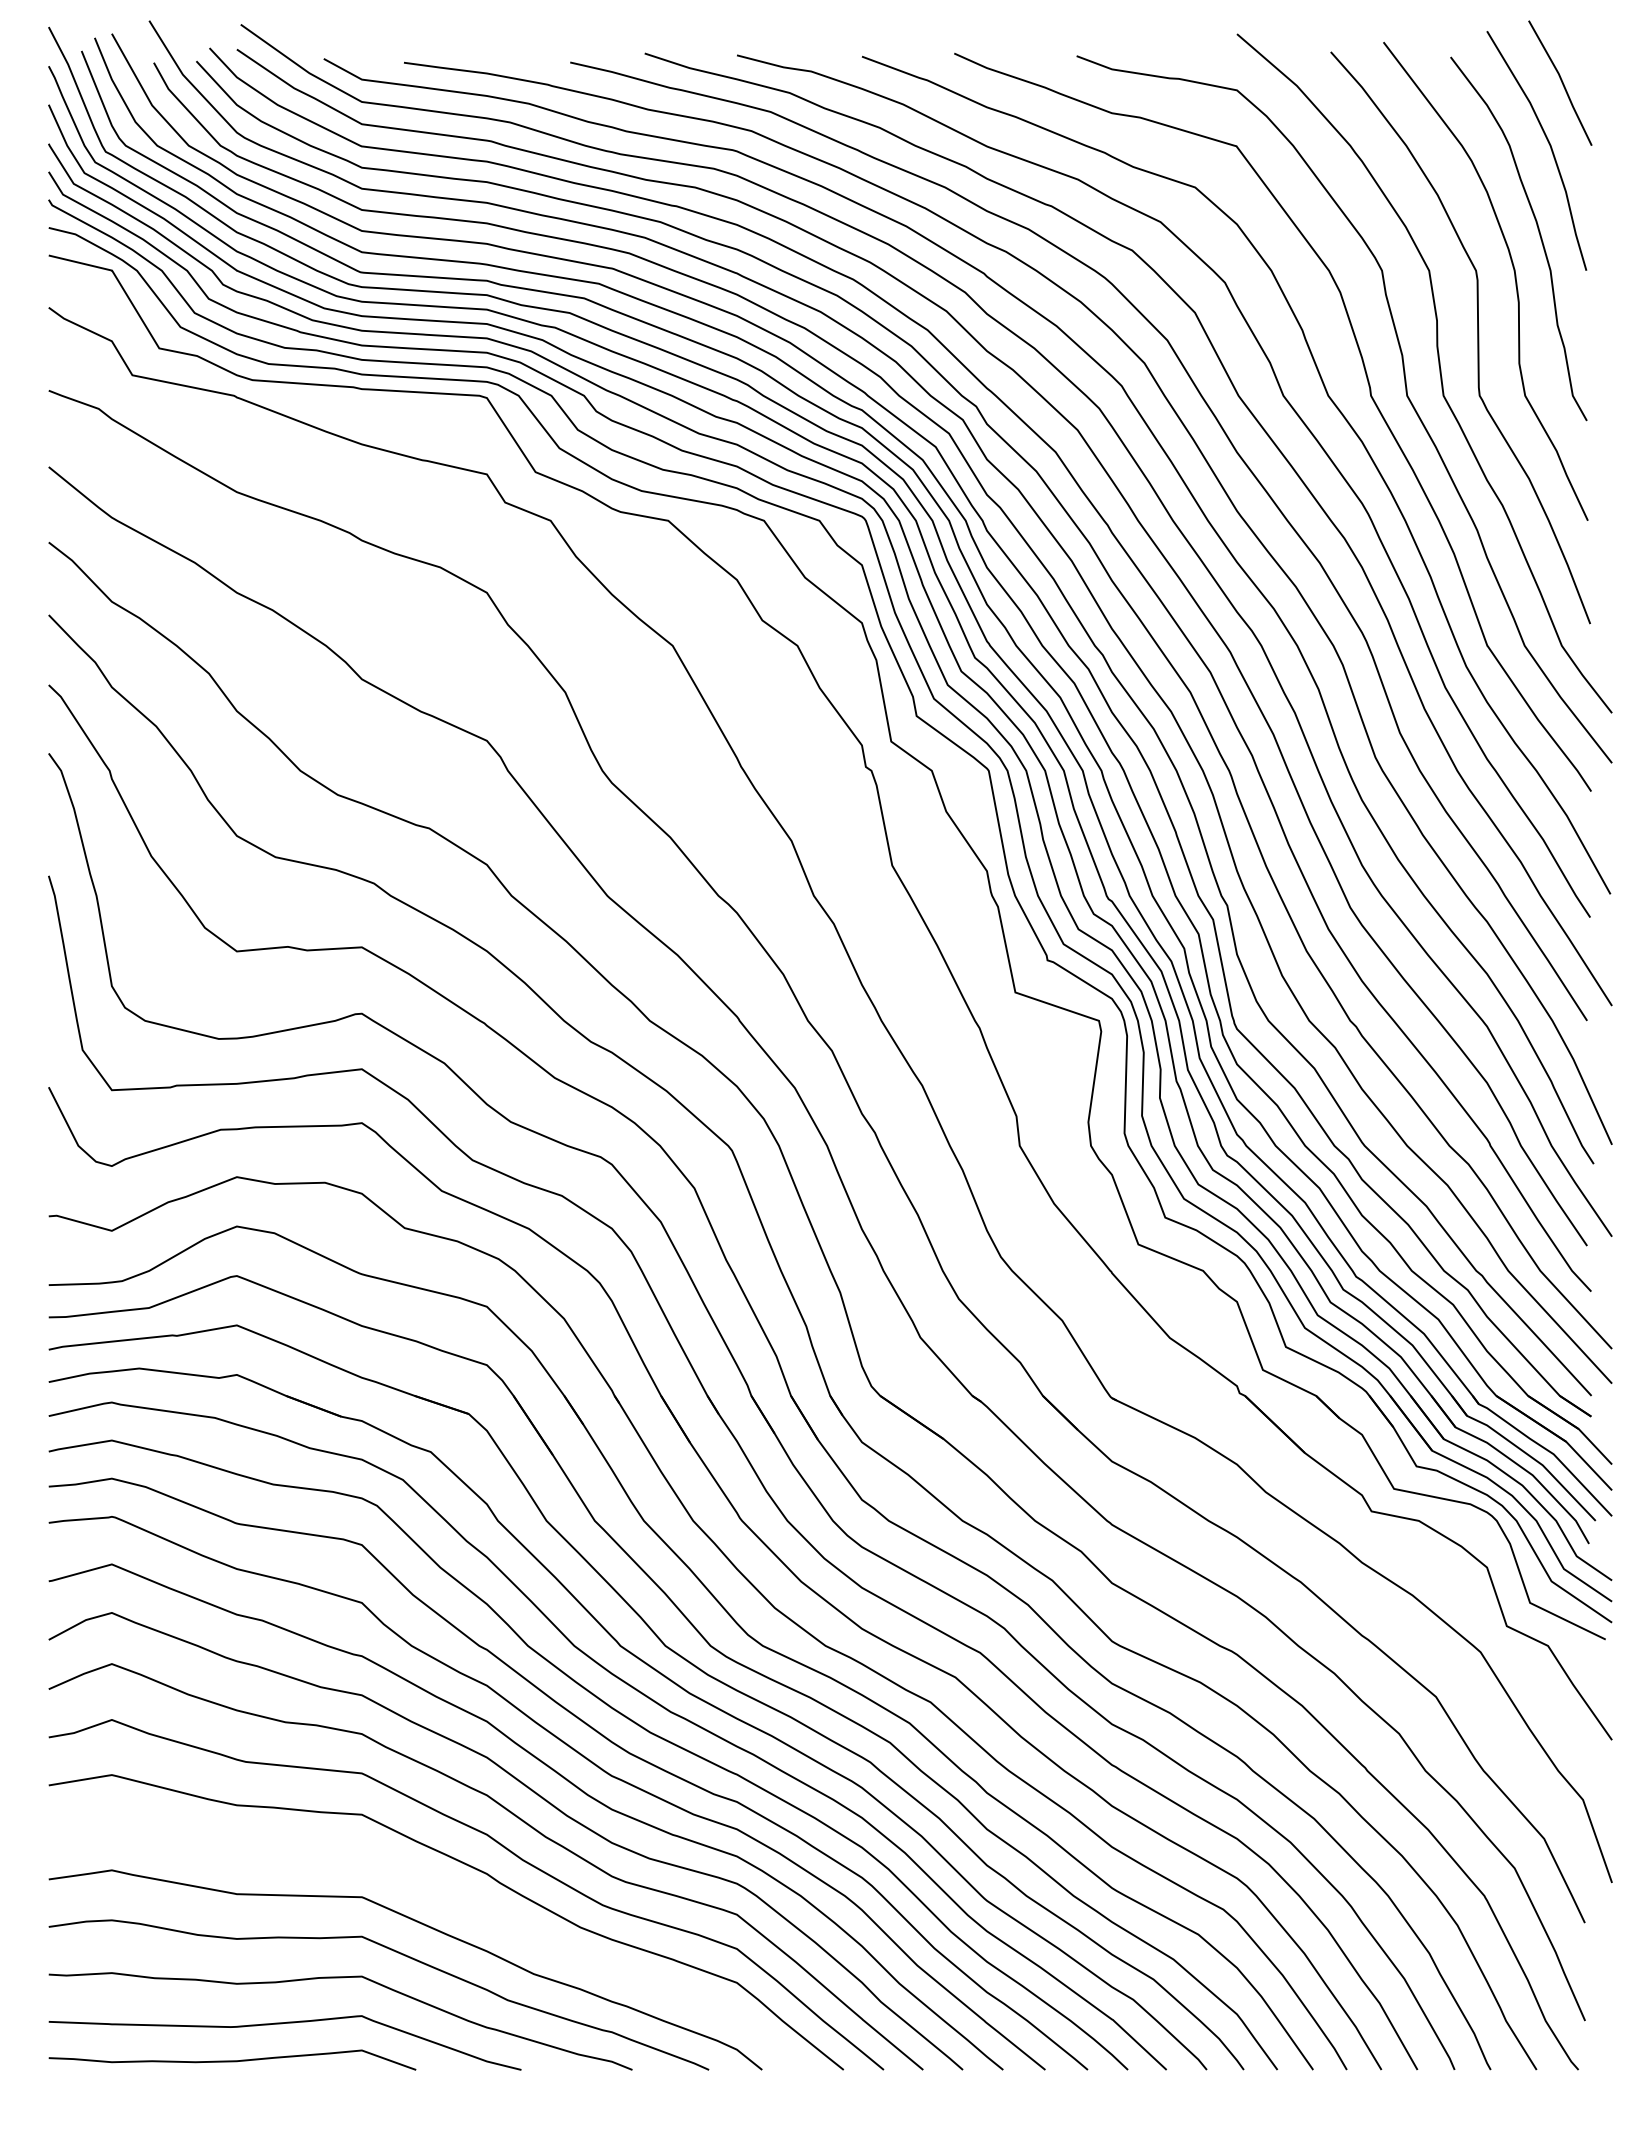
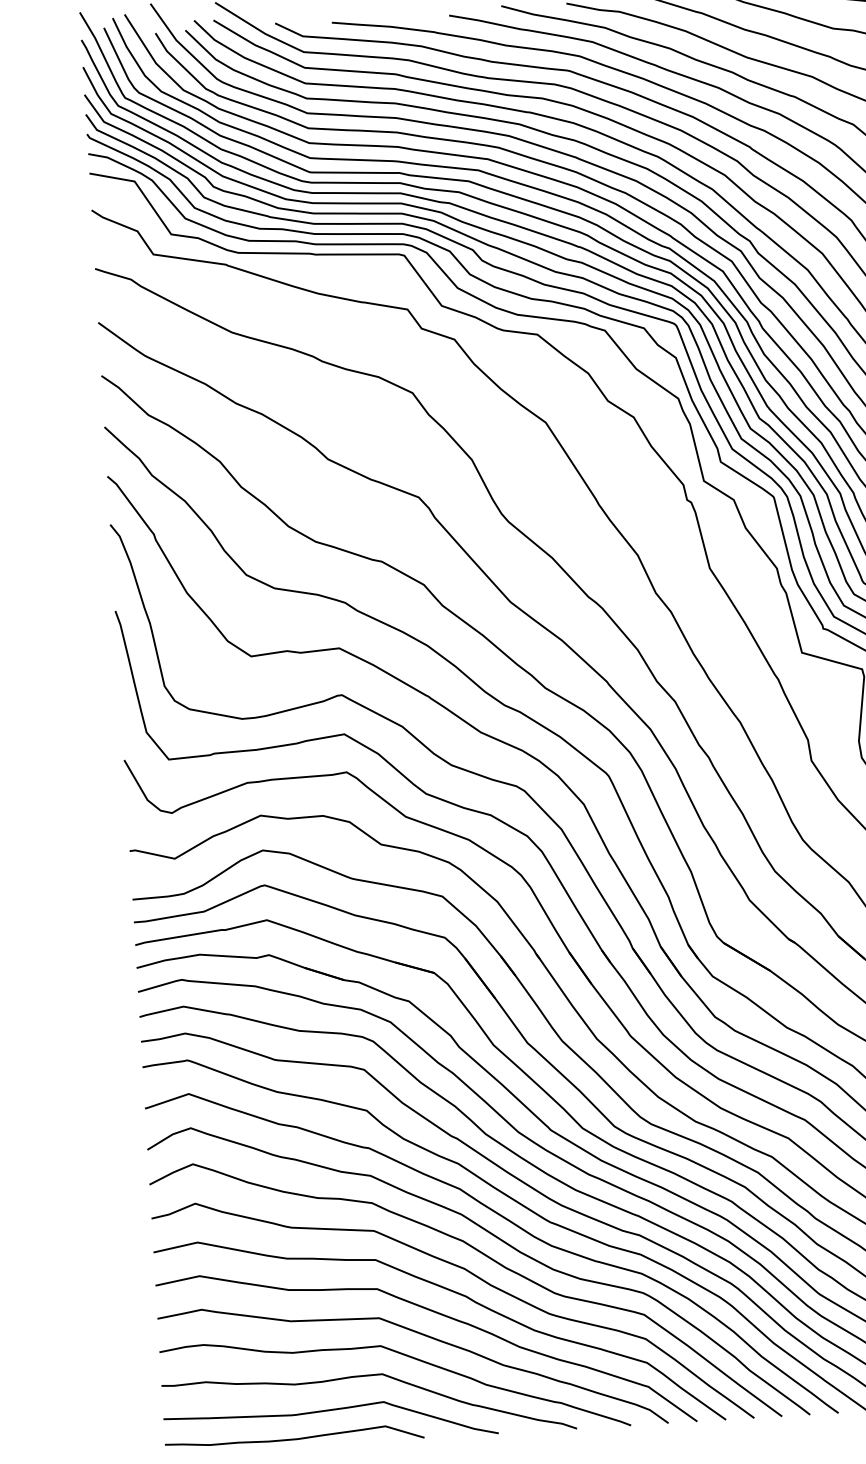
curve: (448, 1897) -> (440, 1314), added

